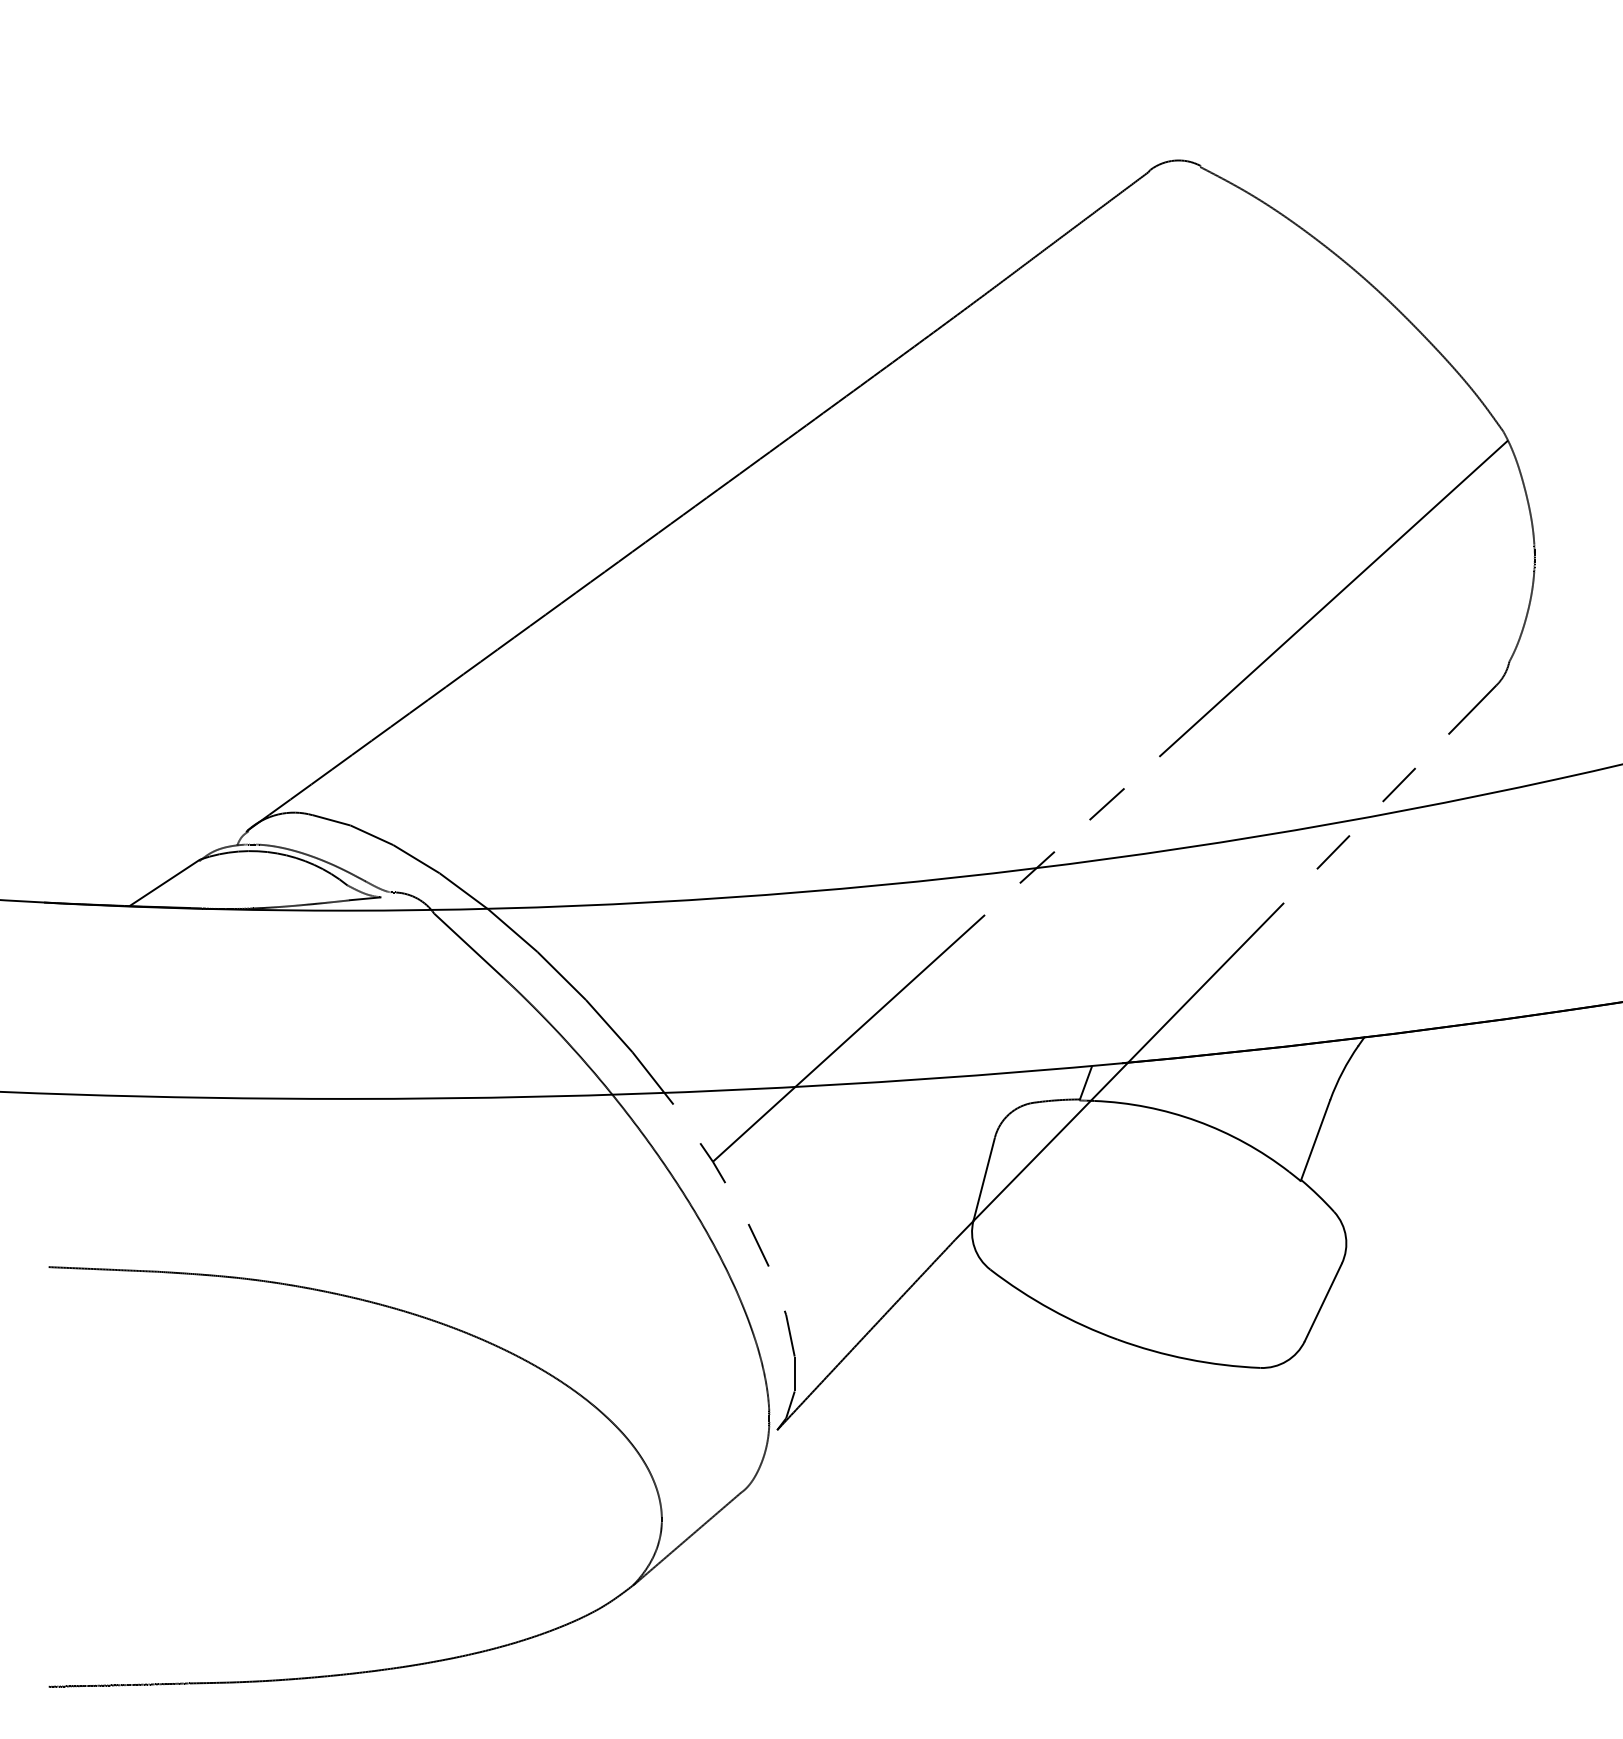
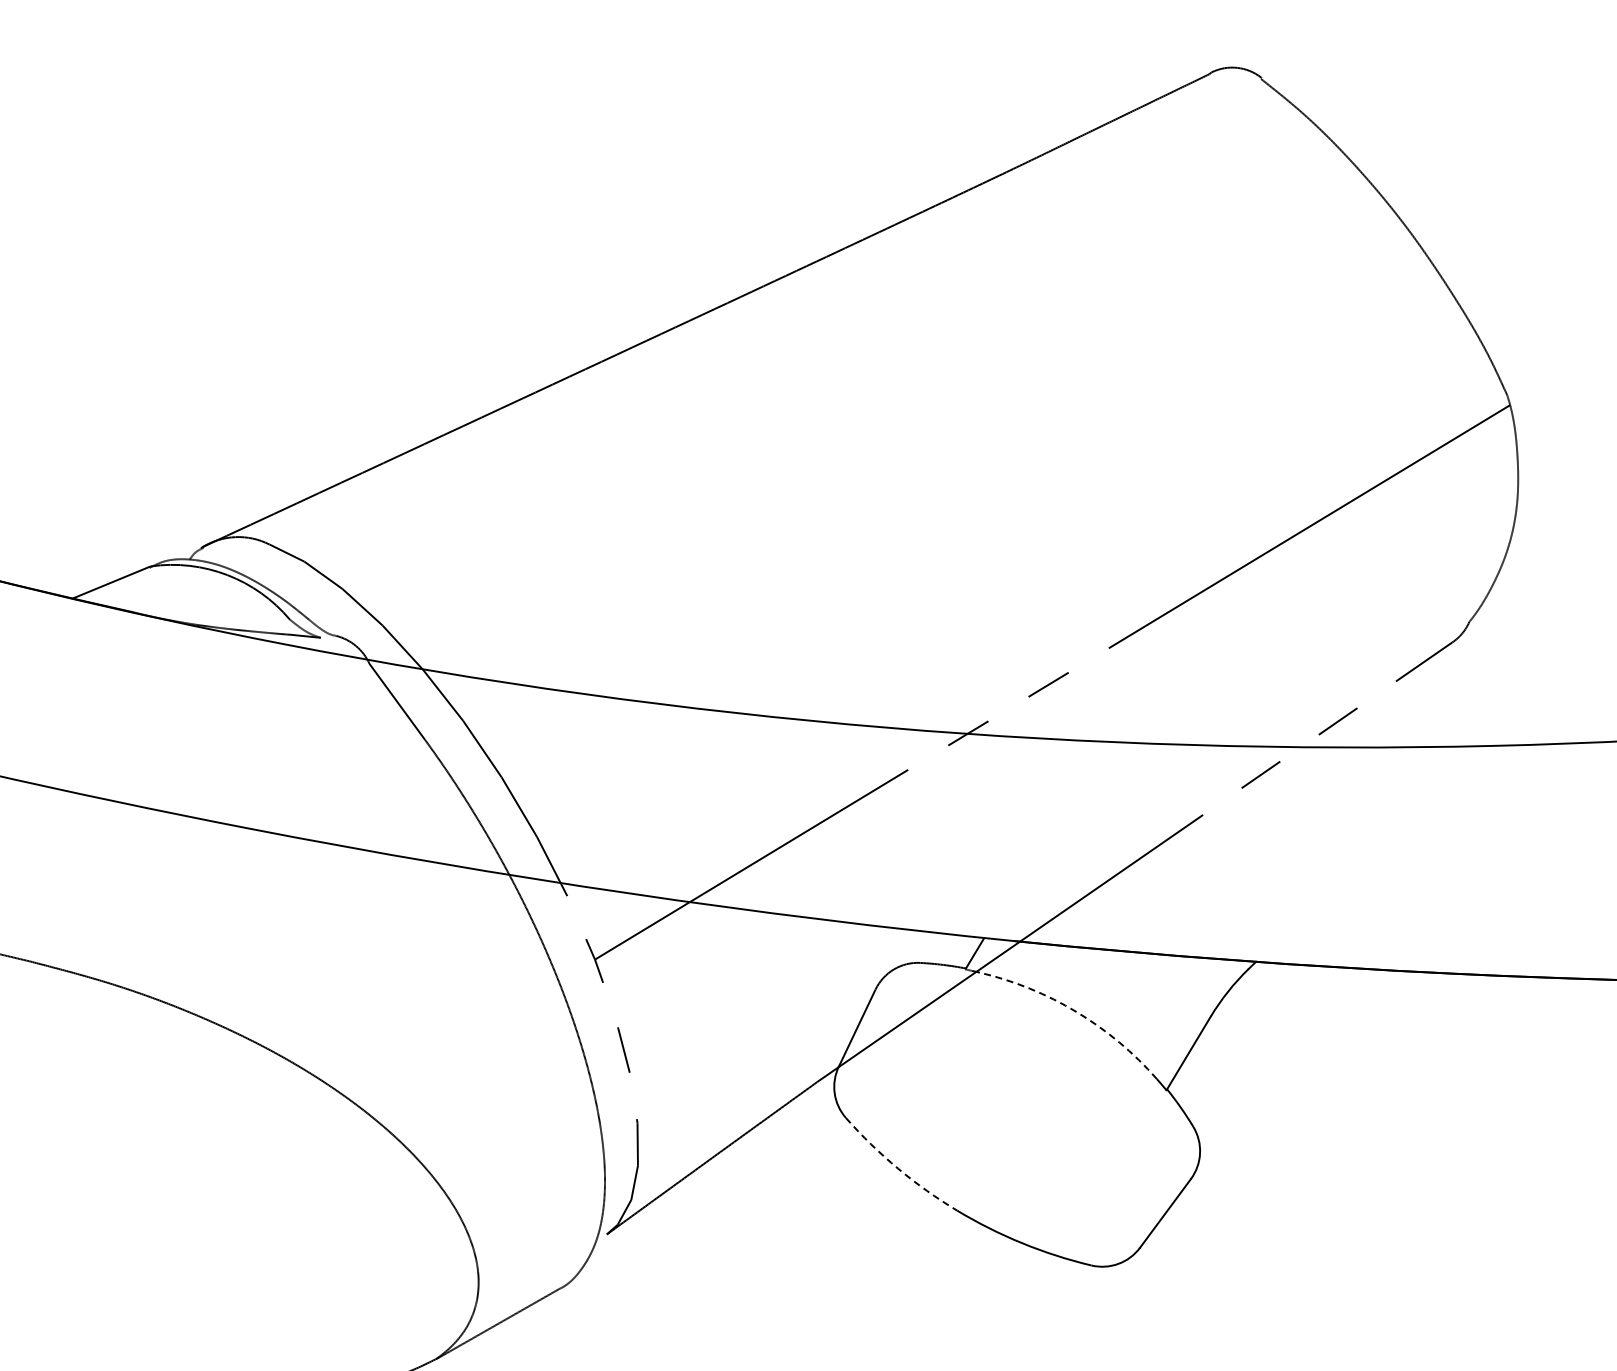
arc: (1197, 1121) -> (1076, 1012), solid -> dashed
arc: (1051, 1309) -> (898, 1168), solid -> dashed

